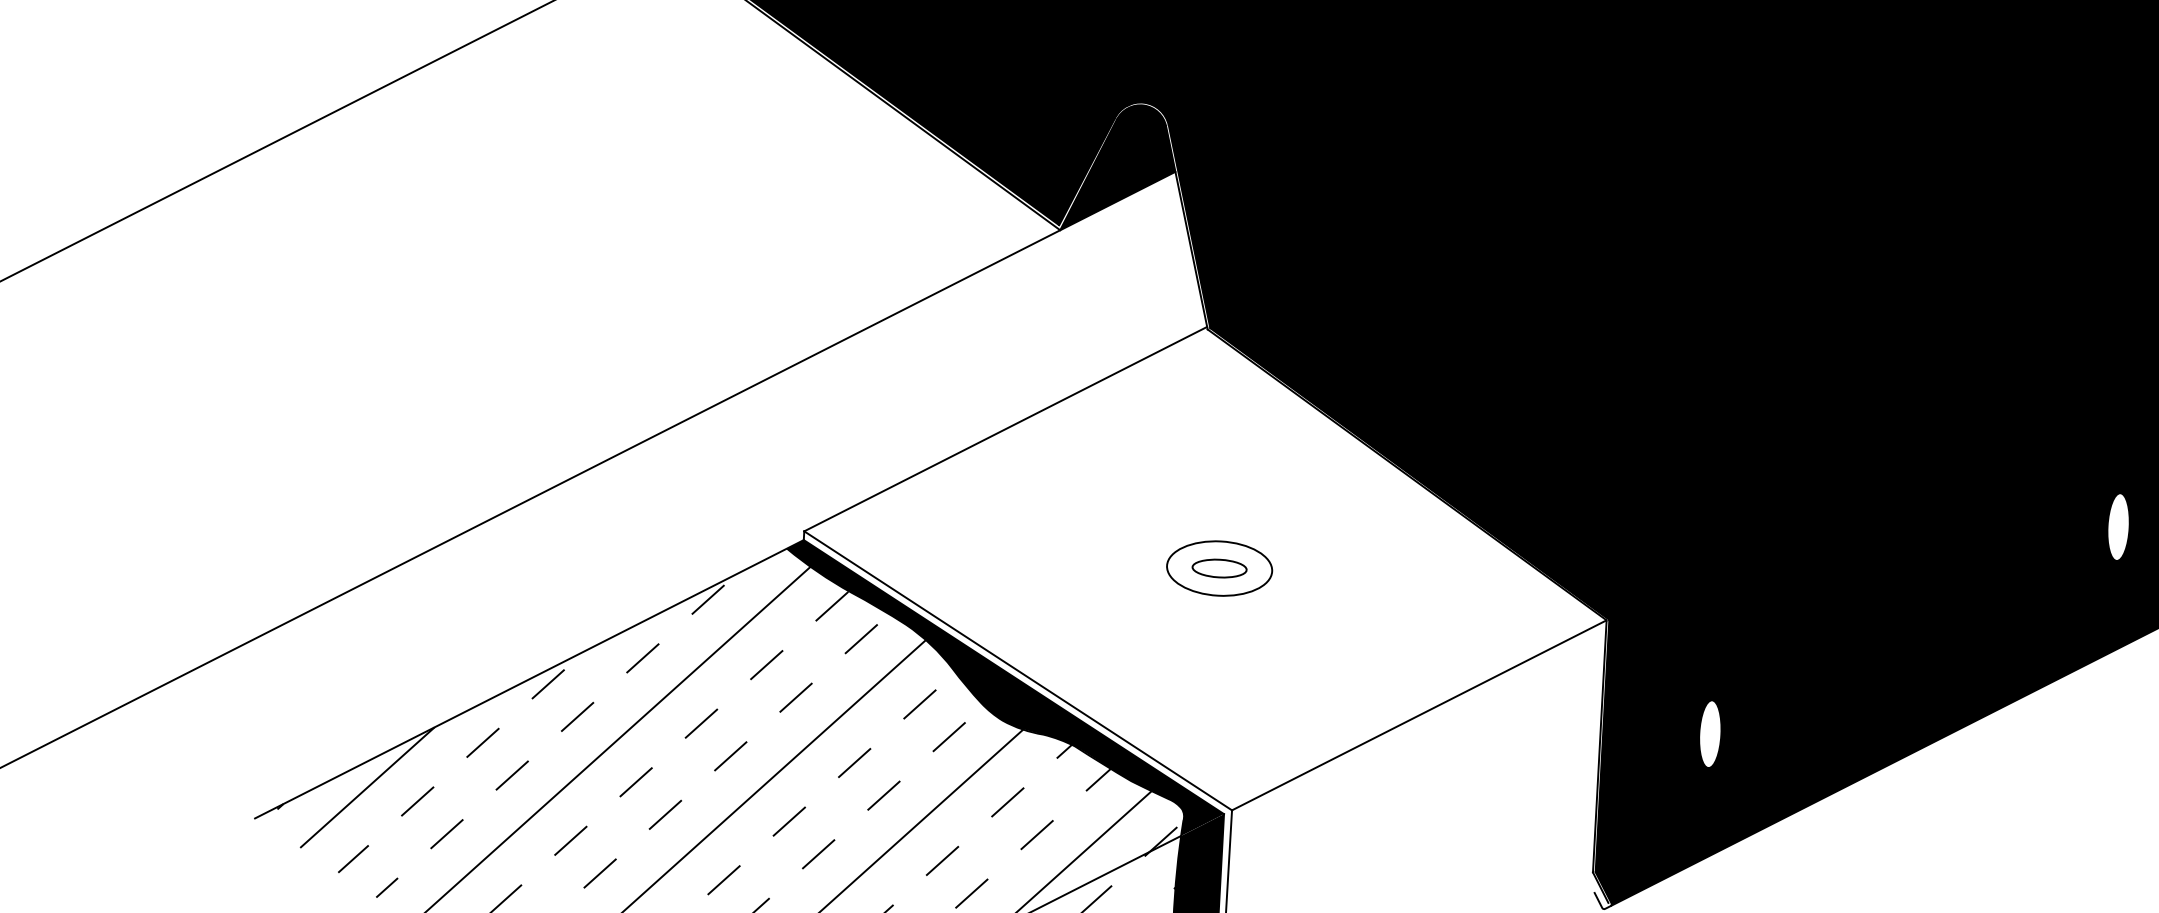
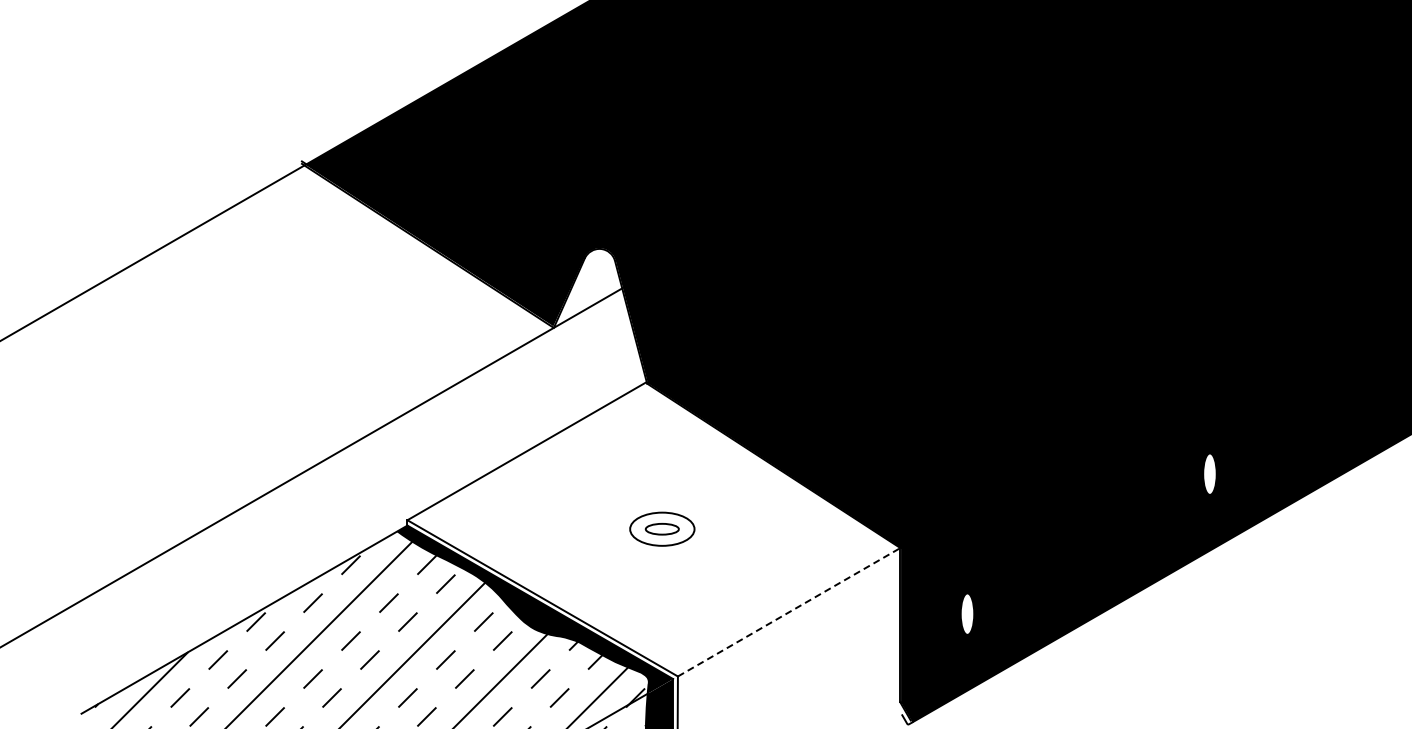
fill: (1118, 167) -> (587, 287), removed
line: (1419, 715) -> (789, 612), solid -> dashed

